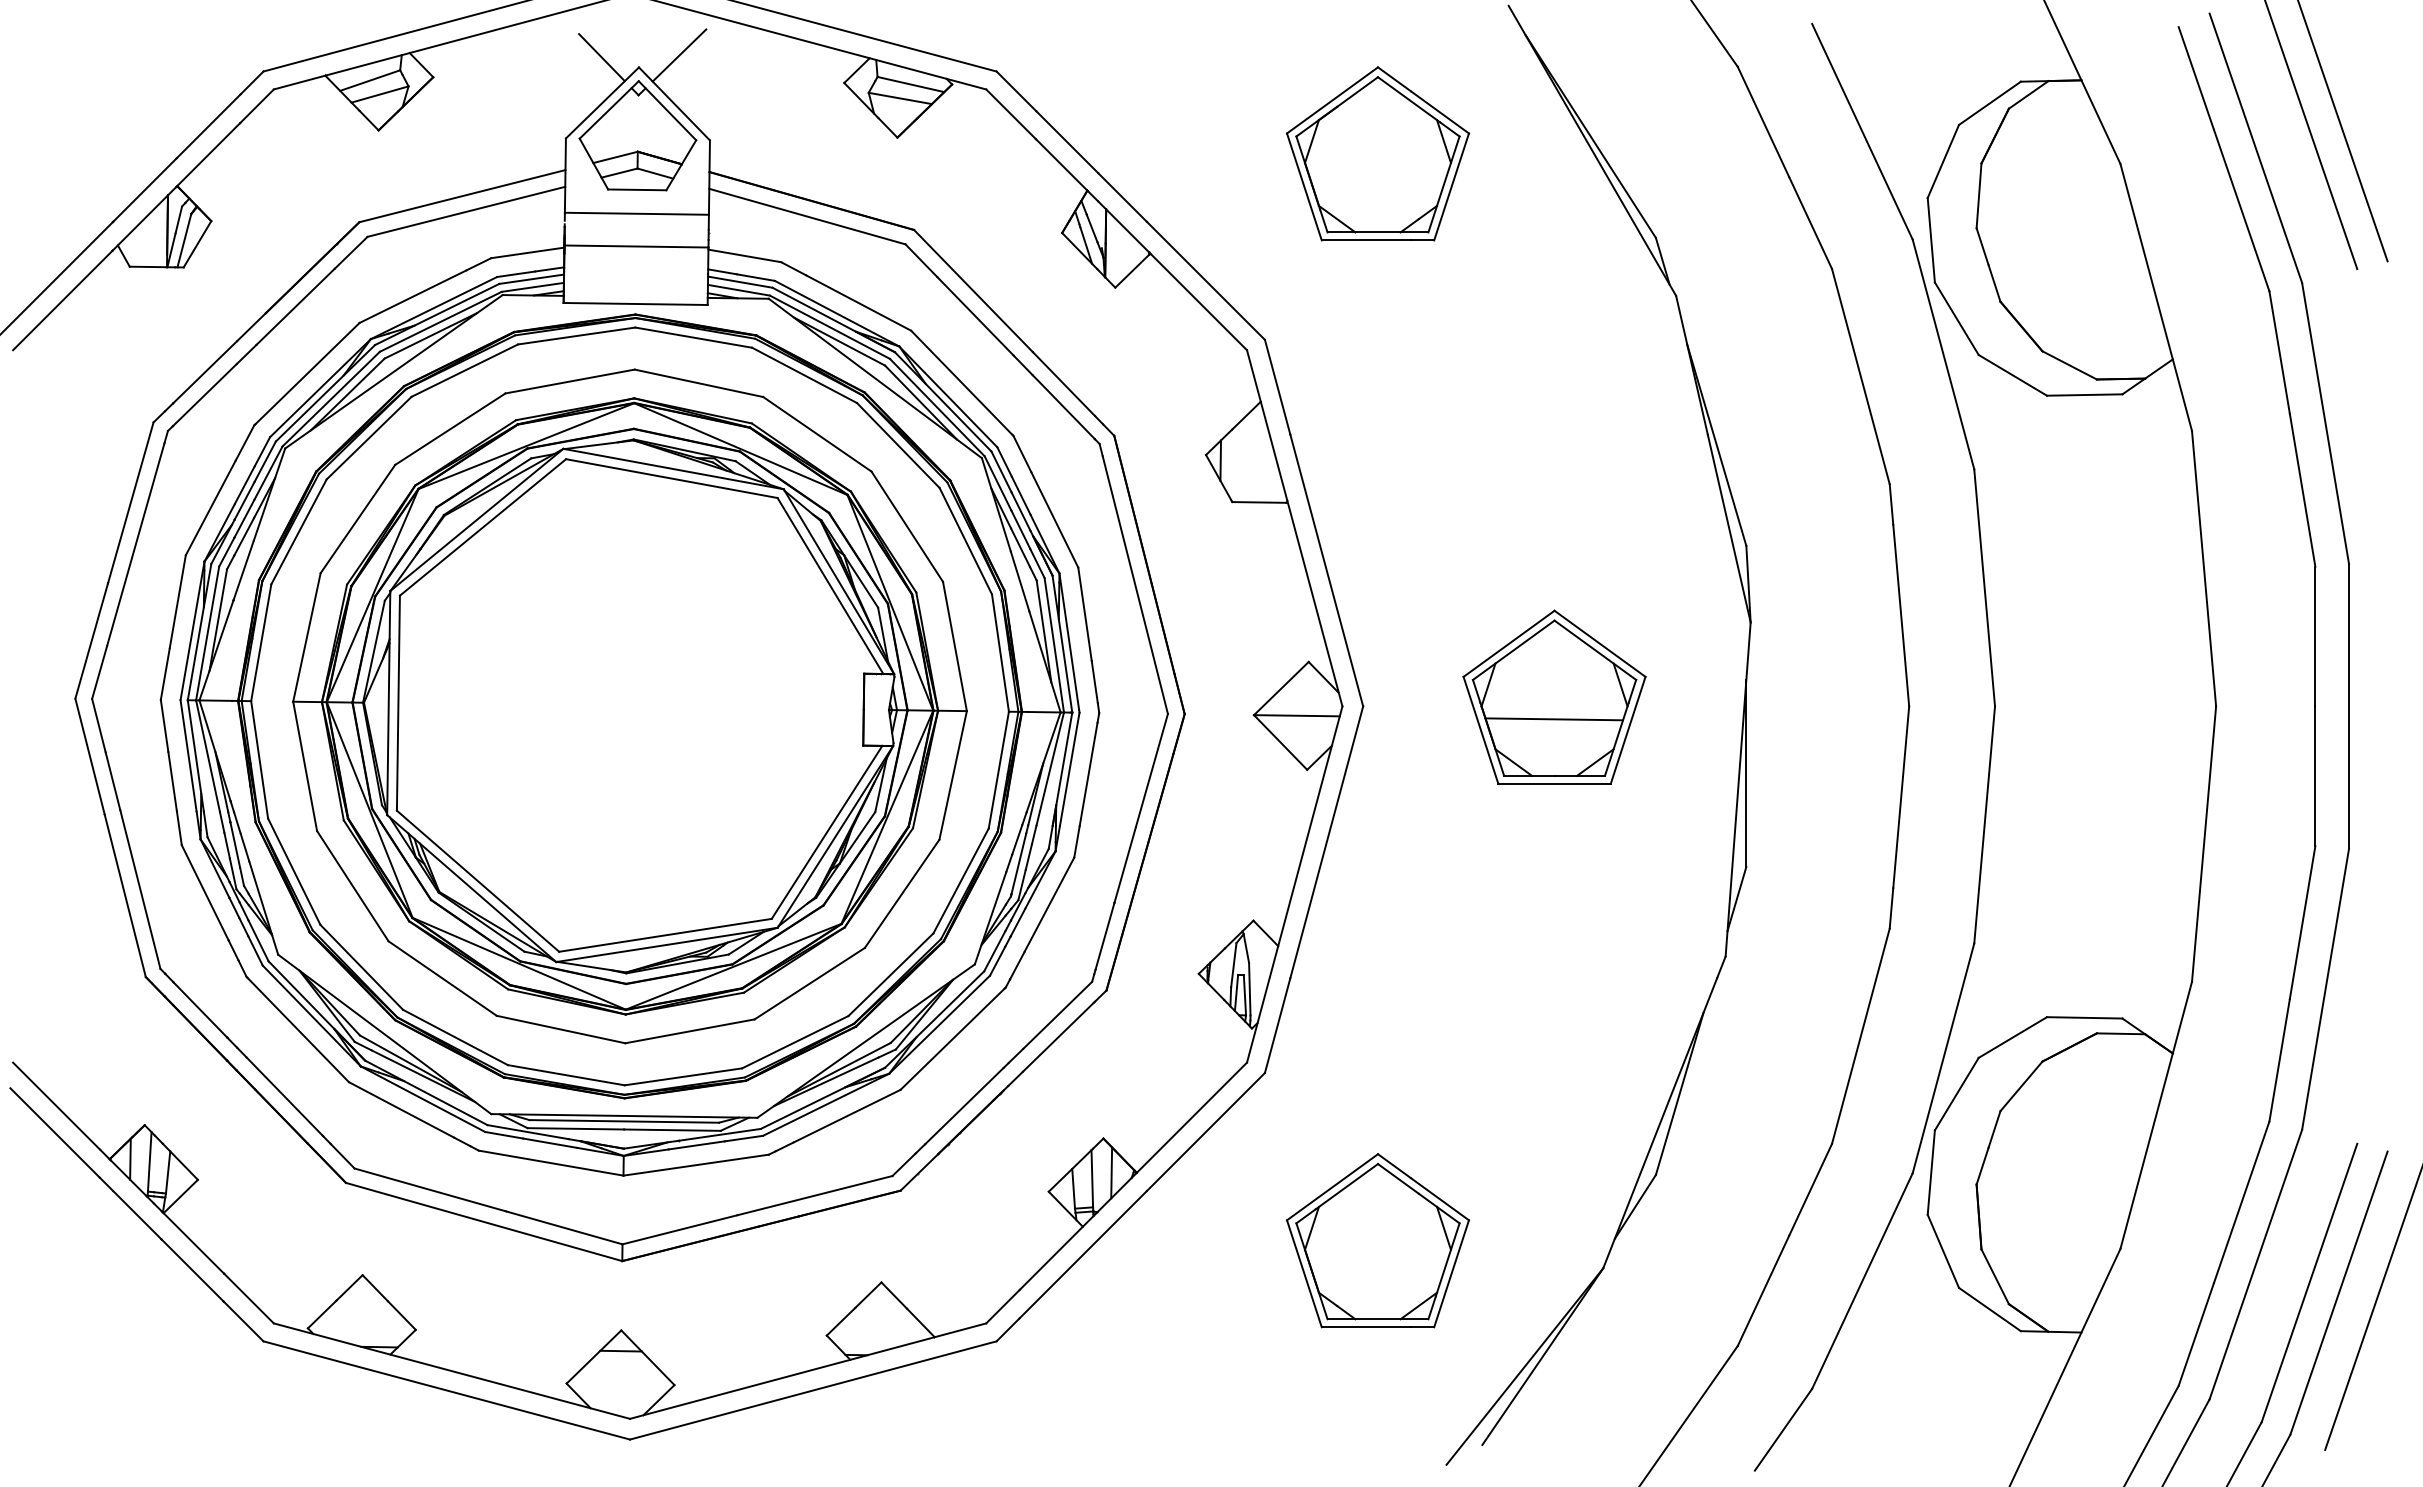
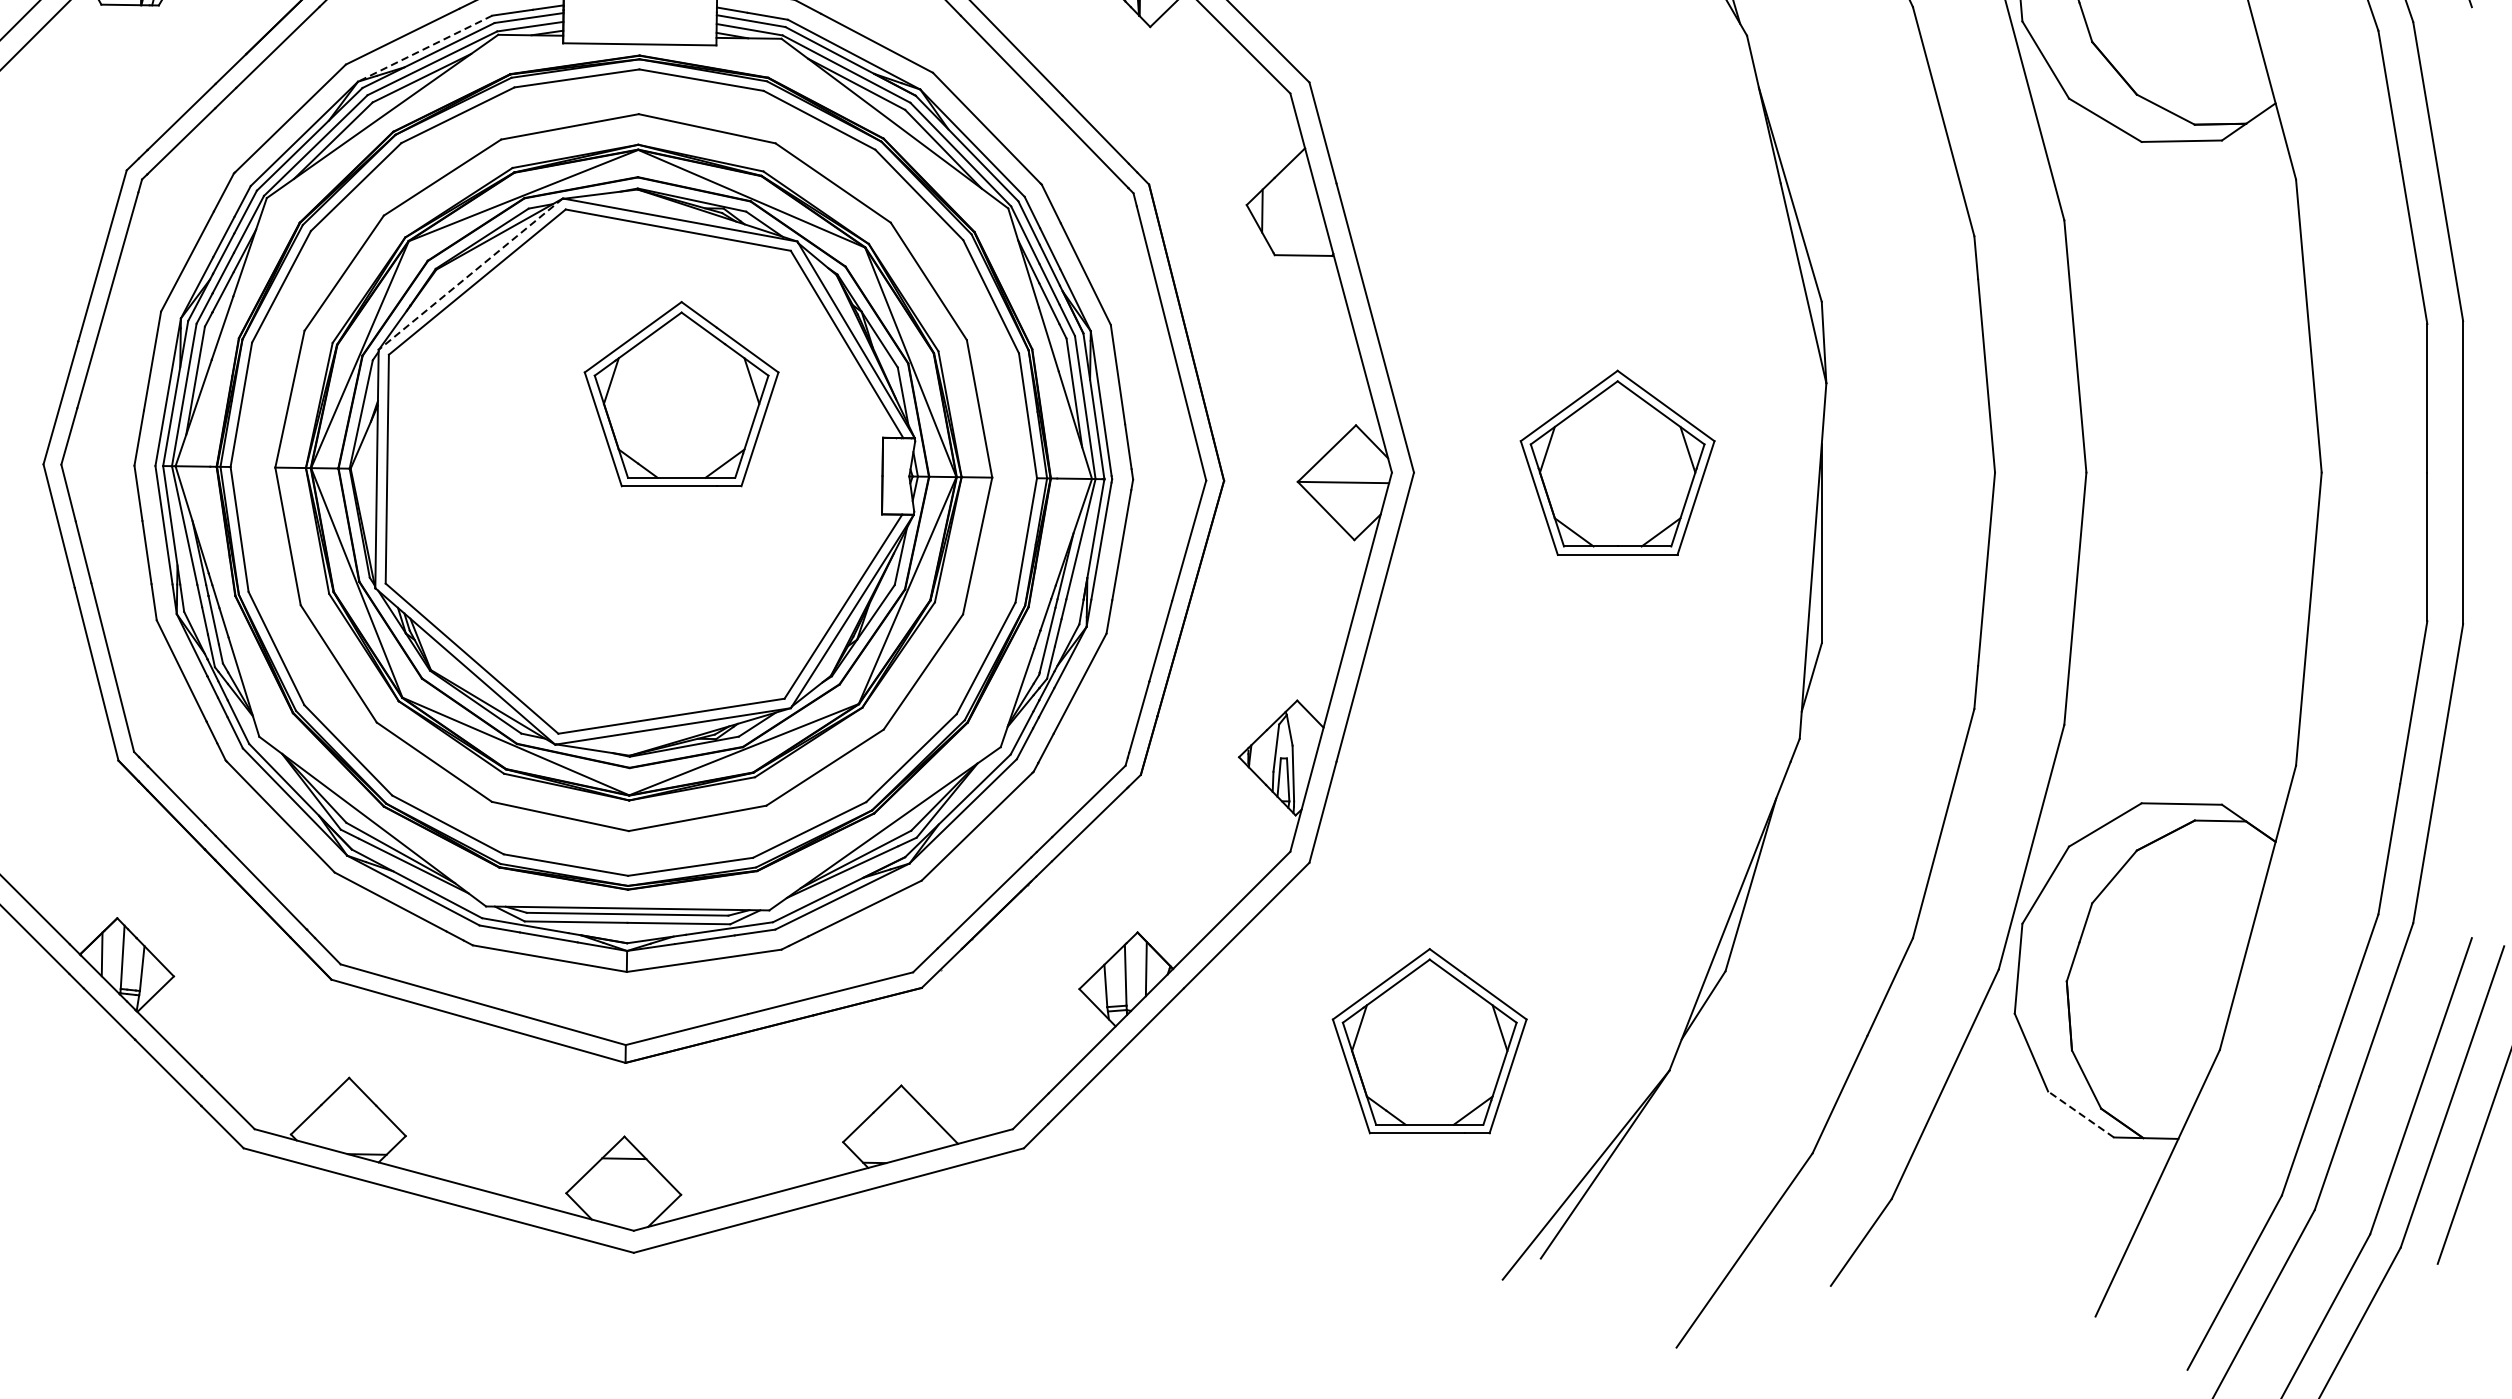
line: (433, 308) -> (424, 49), solid -> dashed
line: (477, 519) -> (471, 273), solid -> dashed
part: (674, 632) -> (681, 393), added
line: (1554, 719) -> (1617, 486), removed
line: (1989, 1309) -> (2080, 1114), solid -> dashed

